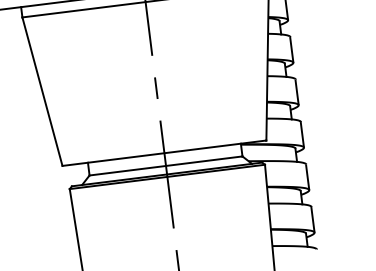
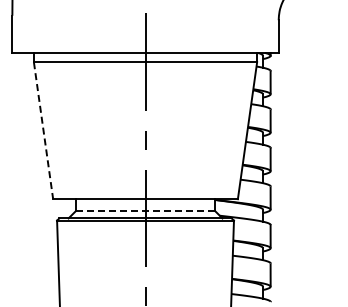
line: (42, 92) -> (43, 131), solid -> dashed
line: (165, 165) -> (145, 210), solid -> dashed

